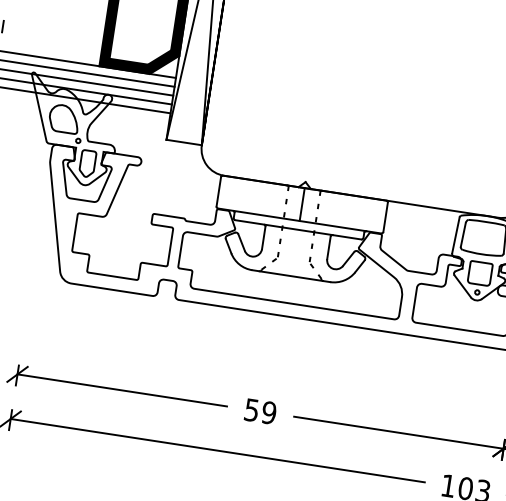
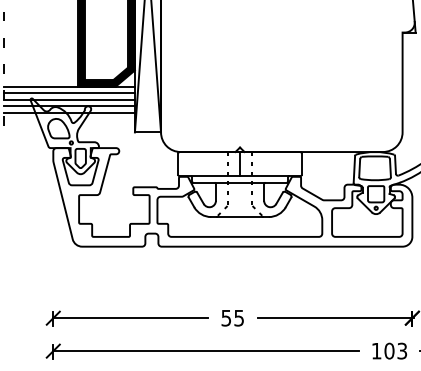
text: (269, 411) -> (239, 317), 59 -> 55

